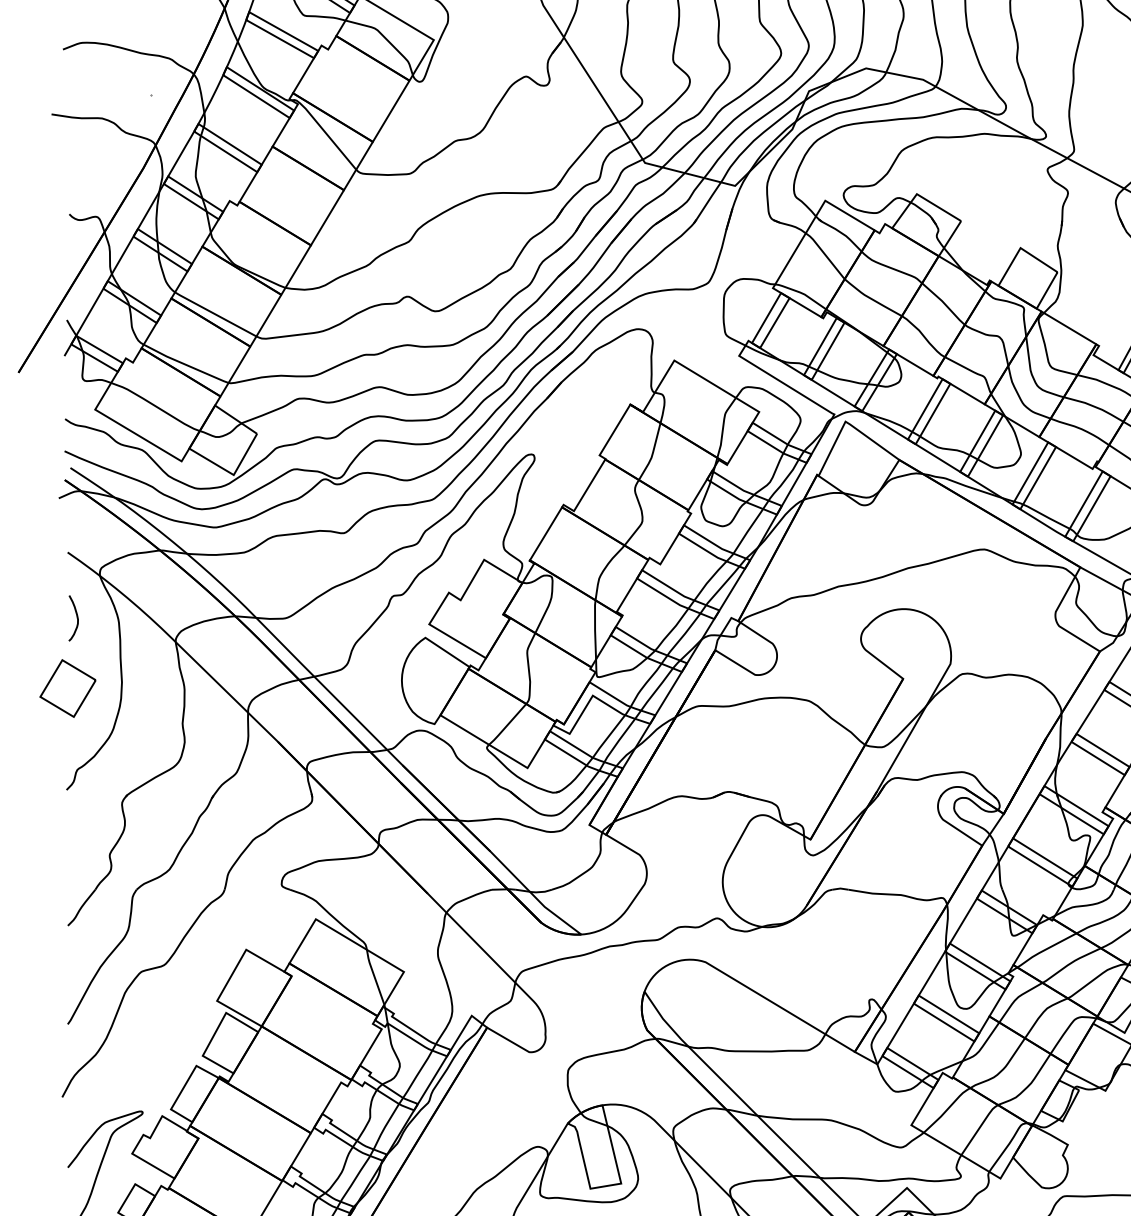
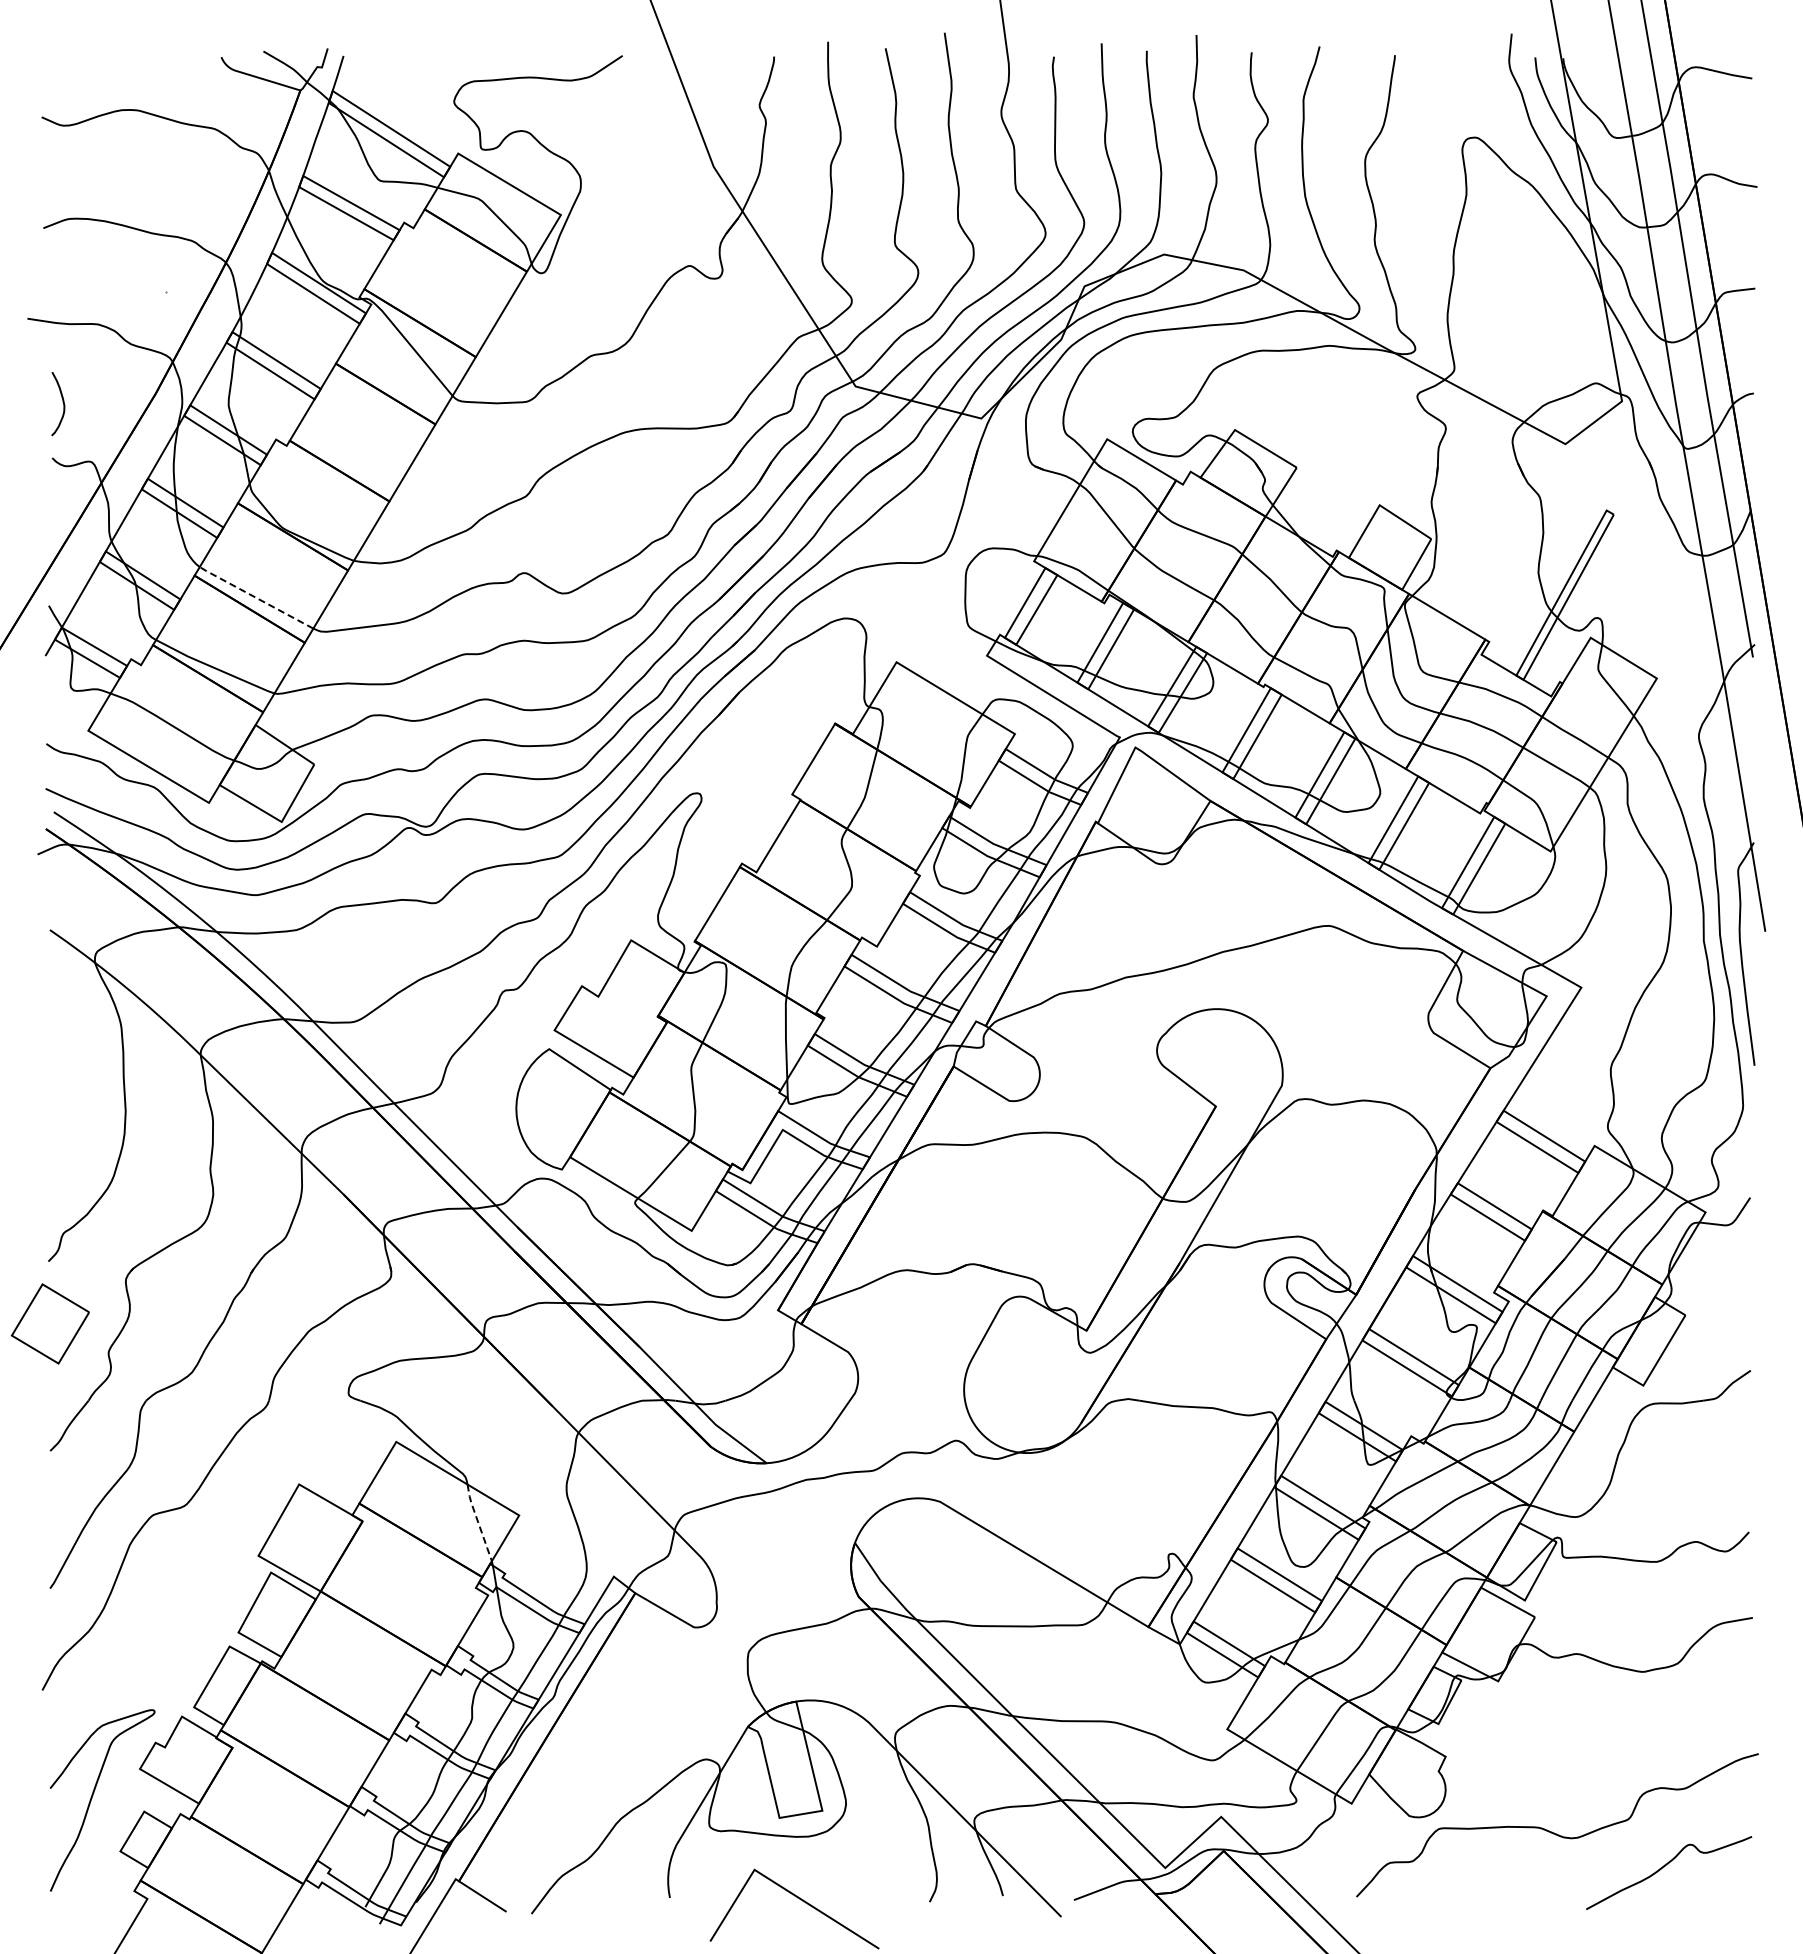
line: (214, 314) -> (255, 597), solid -> dashed
curve: (76, 617) -> (62, 402), moved
part: (67, 688) -> (49, 1323), moved
line: (374, 977) -> (478, 1522), solid -> dashed

